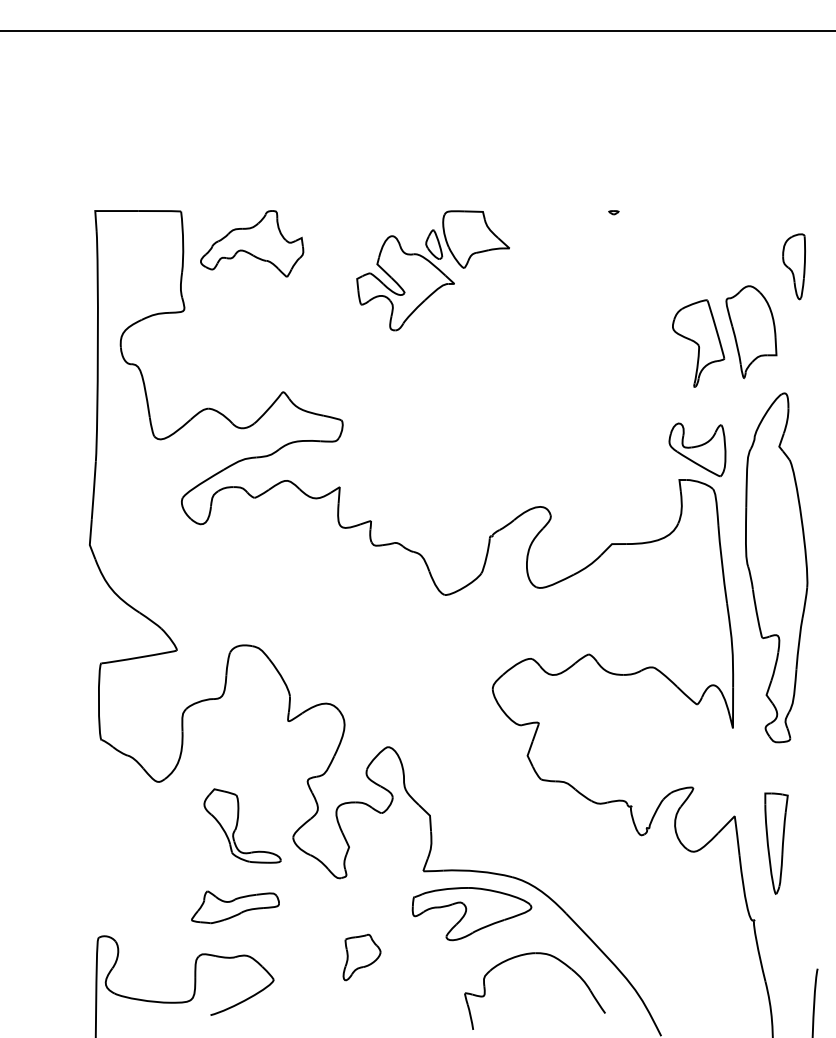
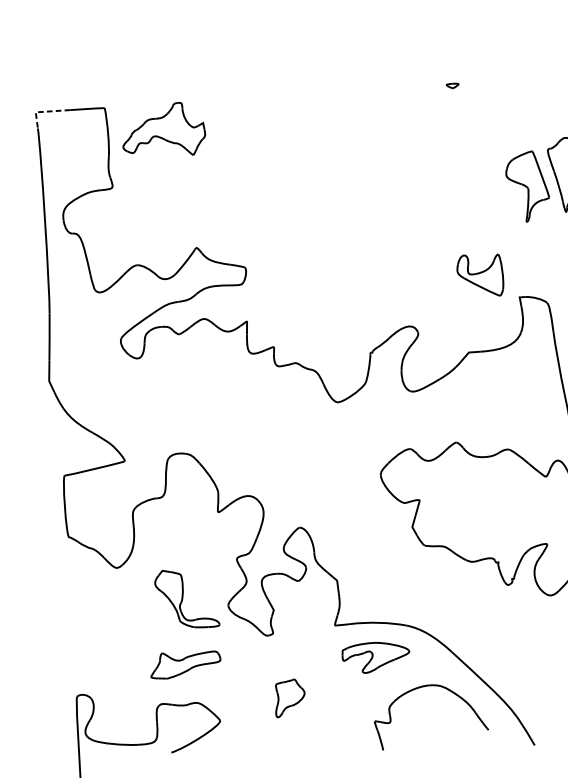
line: (105, 211) -> (44, 112), solid -> dashed
part: (613, 212) -> (452, 85), size x1.6
part: (432, 270) -> (310, 142), removed
part: (697, 449) -> (480, 275), moved
part: (471, 914) -> (375, 657), size x0.7

